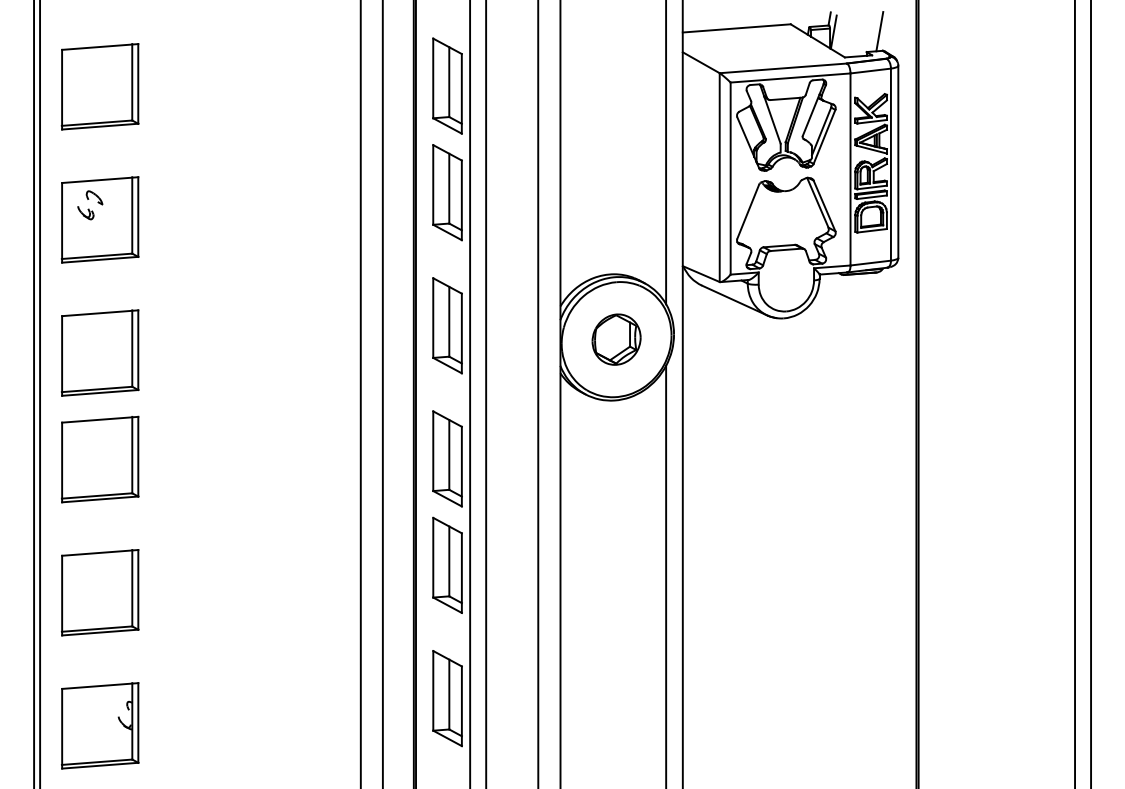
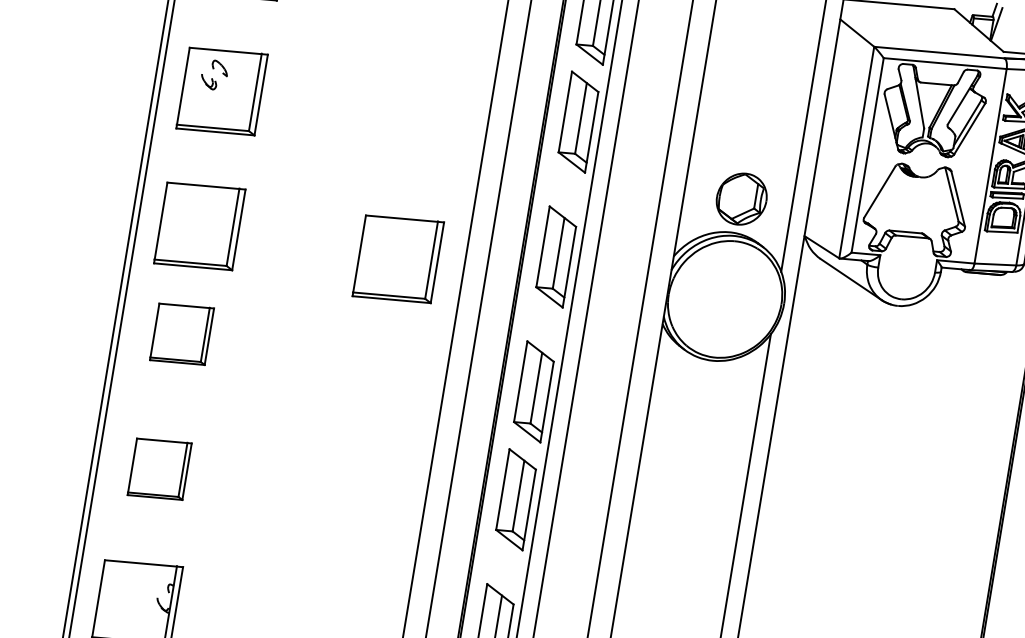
part: (616, 339) -> (741, 198), moved
part: (296, 352) -> (398, 258), added
part: (100, 459) -> (182, 334), size x0.7
part: (100, 592) -> (159, 469), size x0.7

